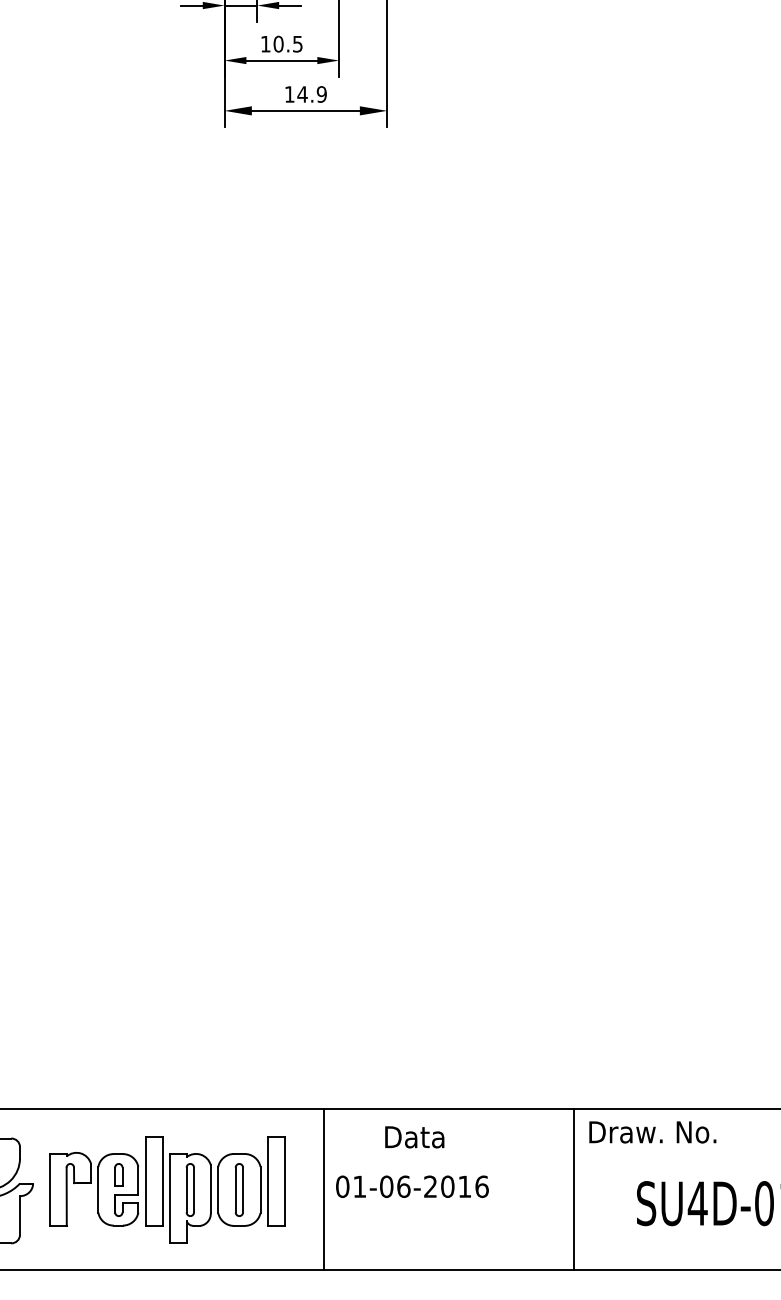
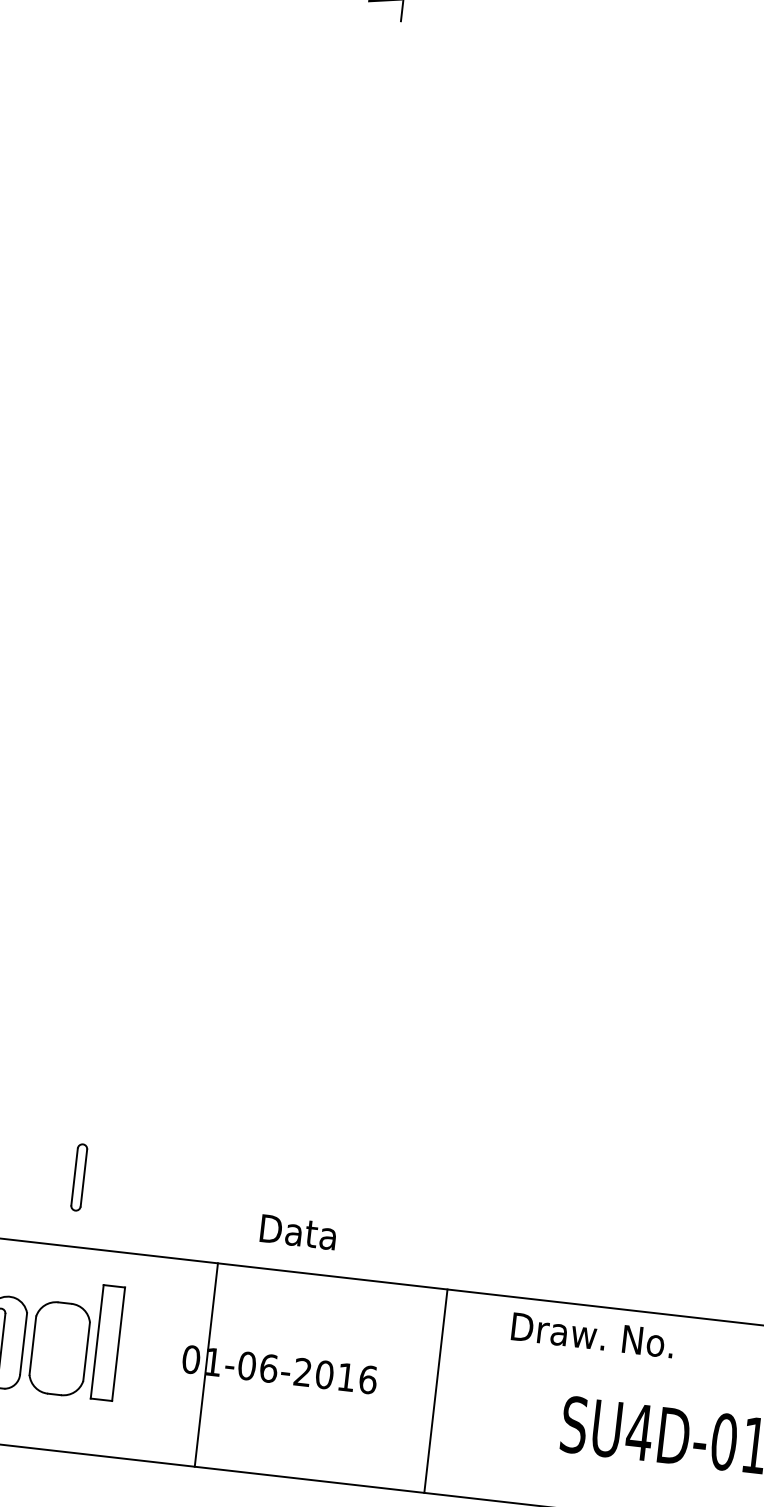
text: (414, 1137) -> (298, 1232), moved
part: (238, 1189) -> (78, 1176), moved
line: (323, 1189) -> (205, 1364), moved
line: (573, 1189) -> (435, 1391), moved

